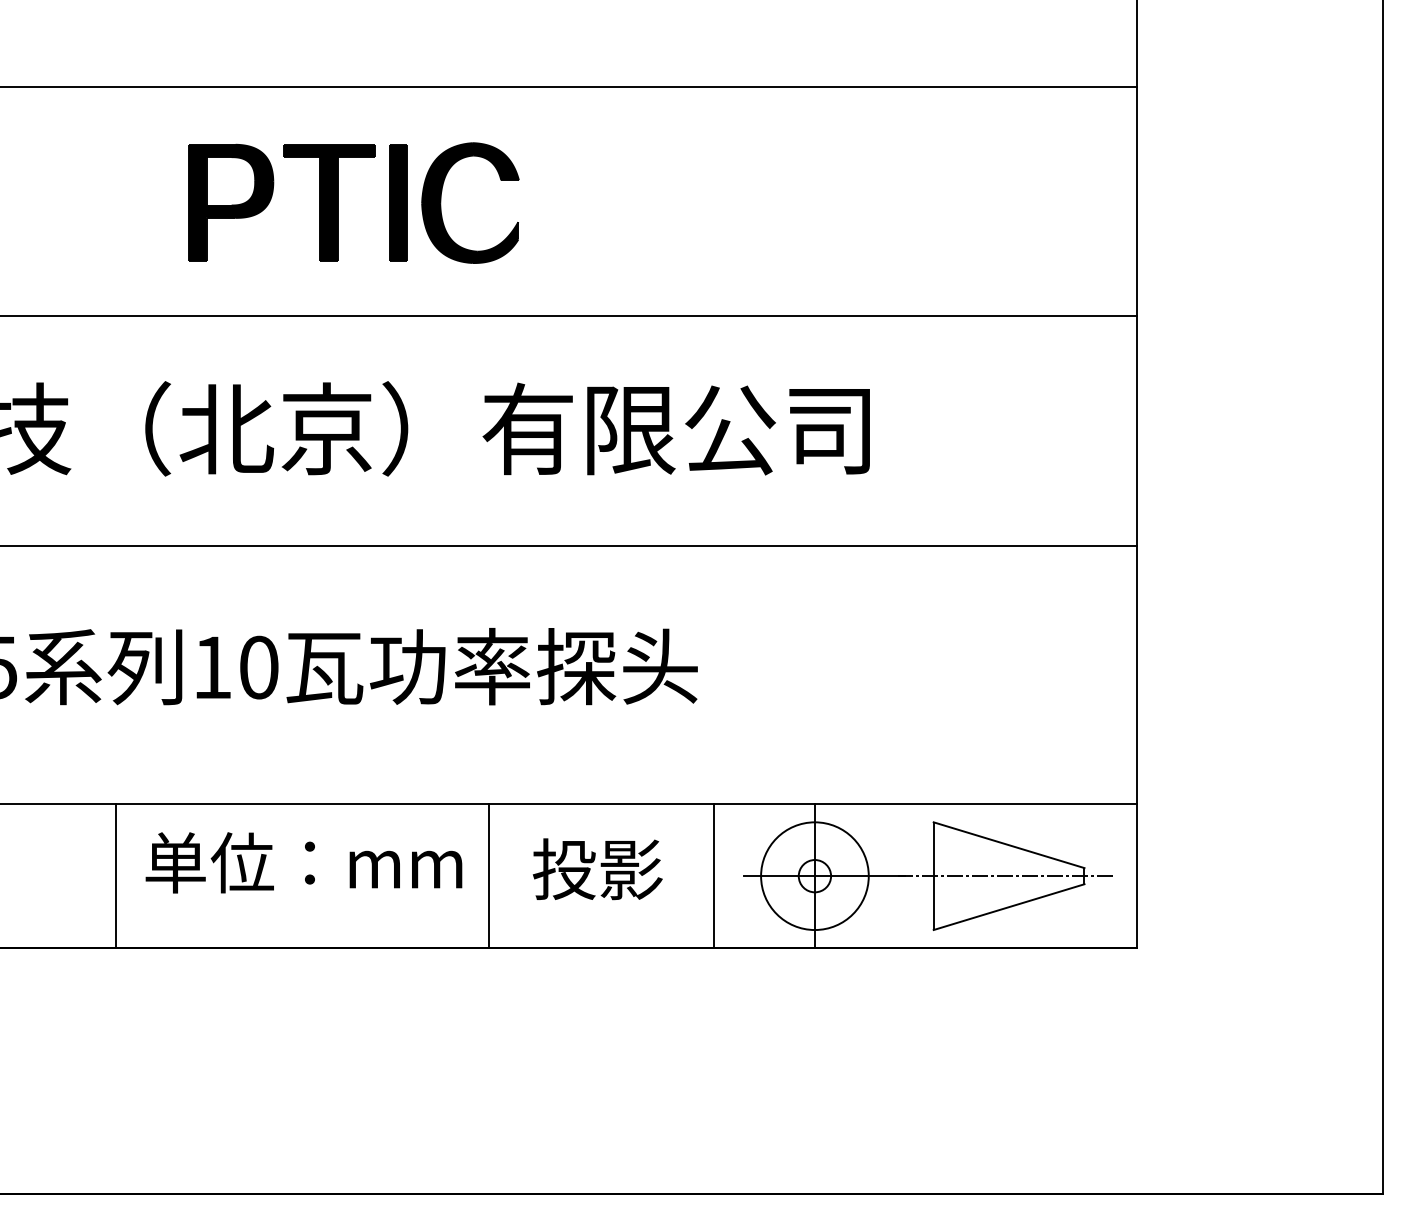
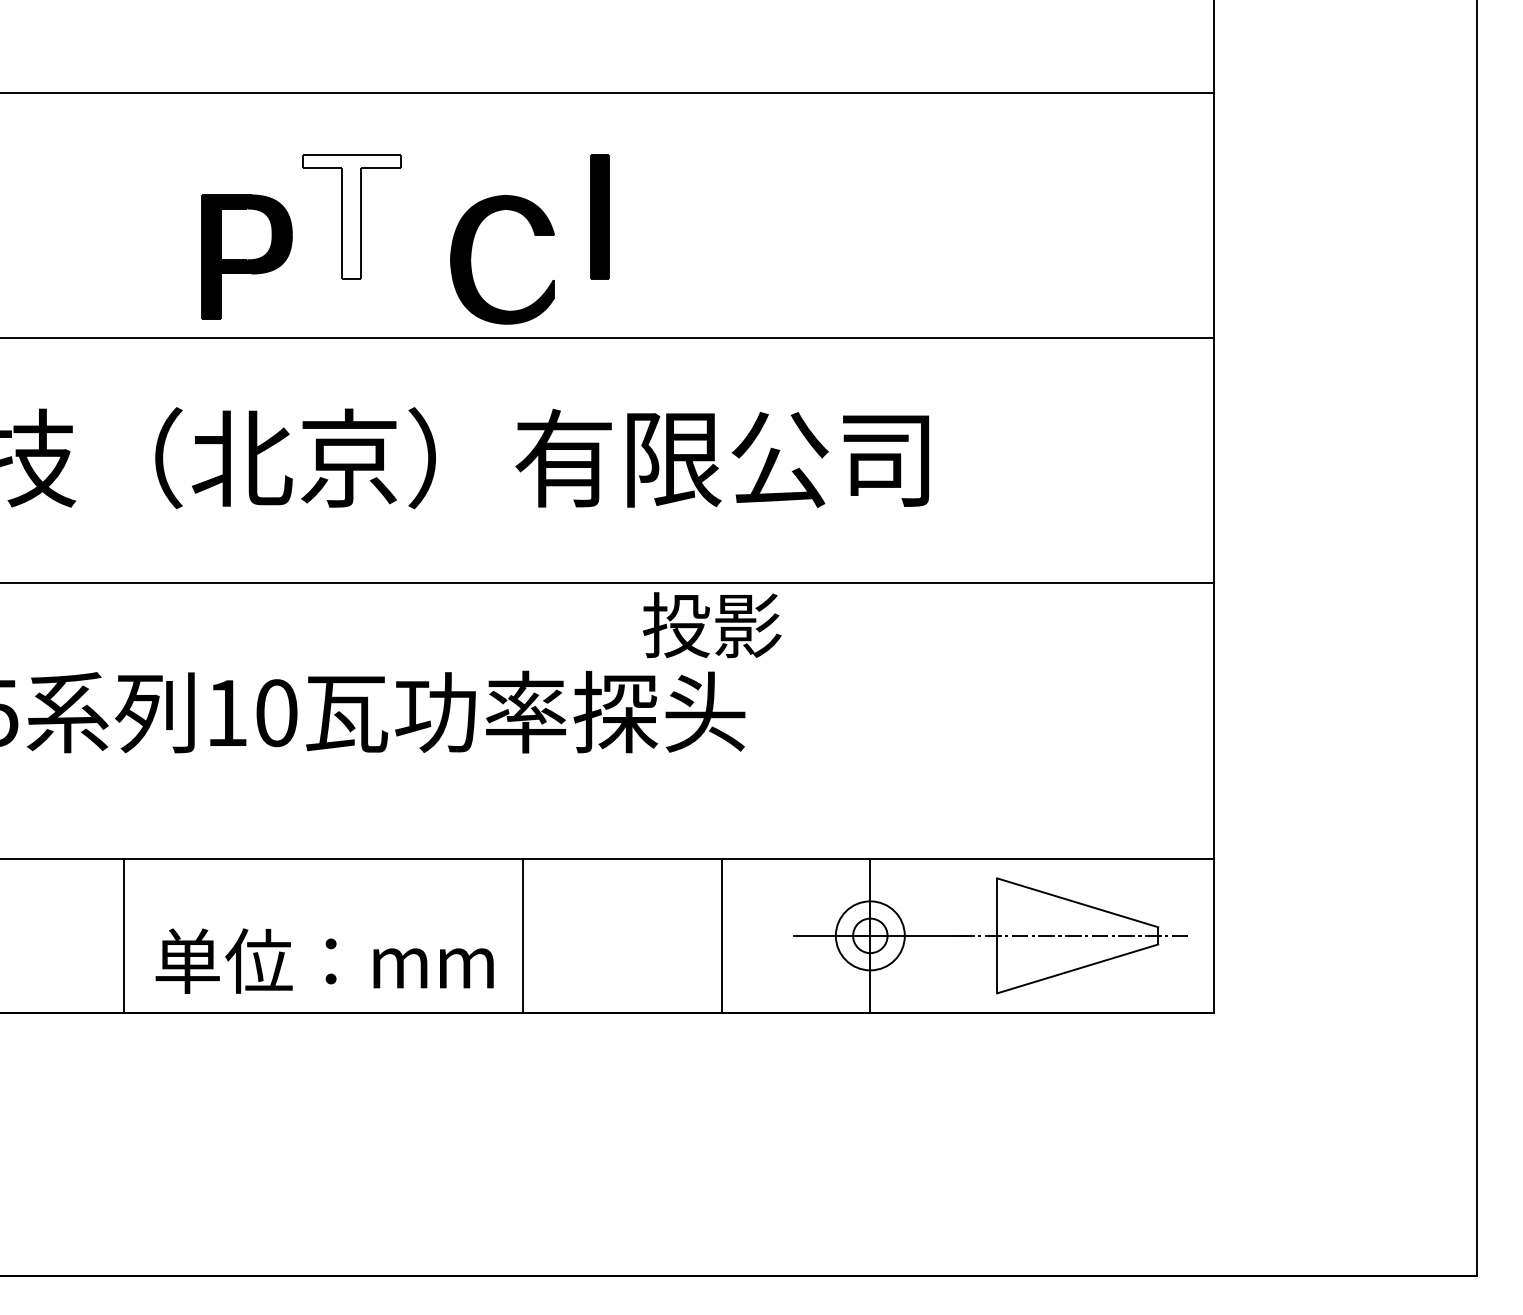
part: (231, 202) -> (247, 257), moved
fill: (329, 202) -> (351, 216), removed
part: (398, 202) -> (600, 216), moved
part: (441, 202) -> (471, 259), moved
text: (303, 862) -> (324, 960), moved
text: (597, 869) -> (711, 625), moved
line: (714, 876) -> (722, 936), moved
circle: (814, 876) -> (869, 936), size x0.6

